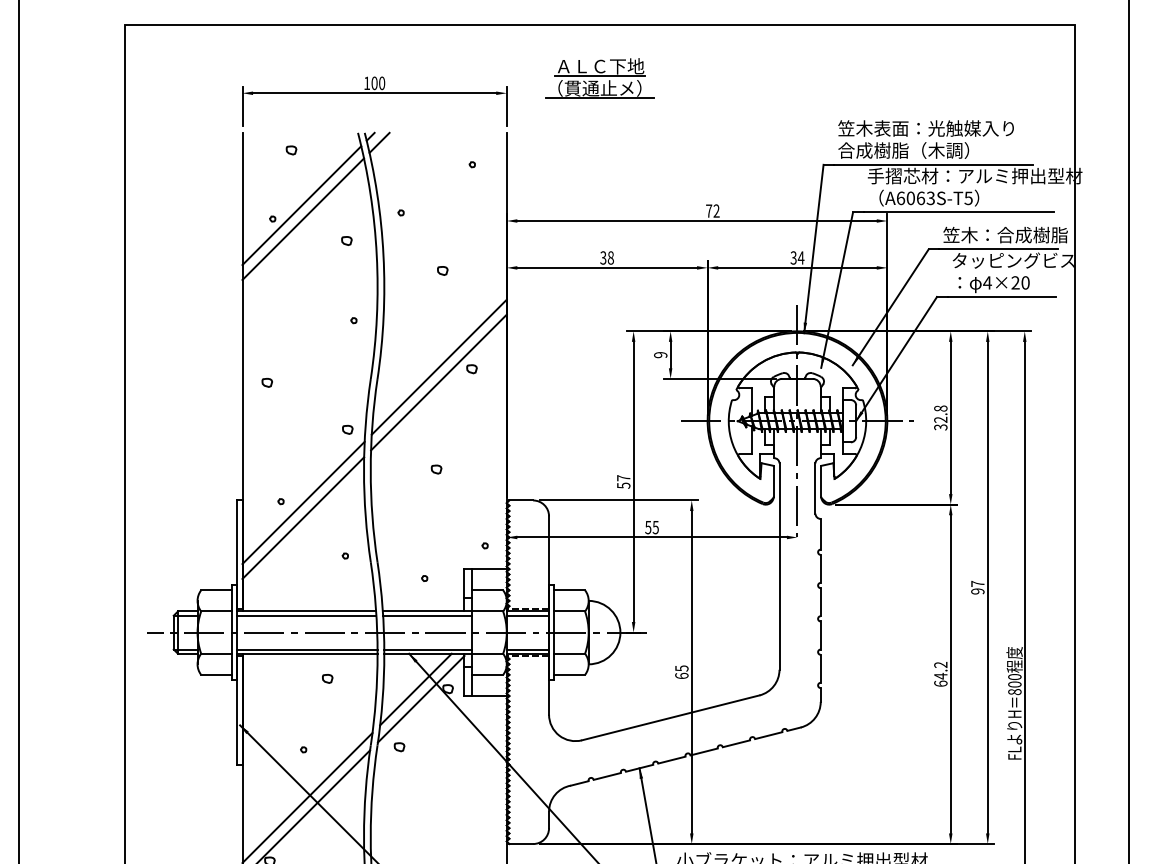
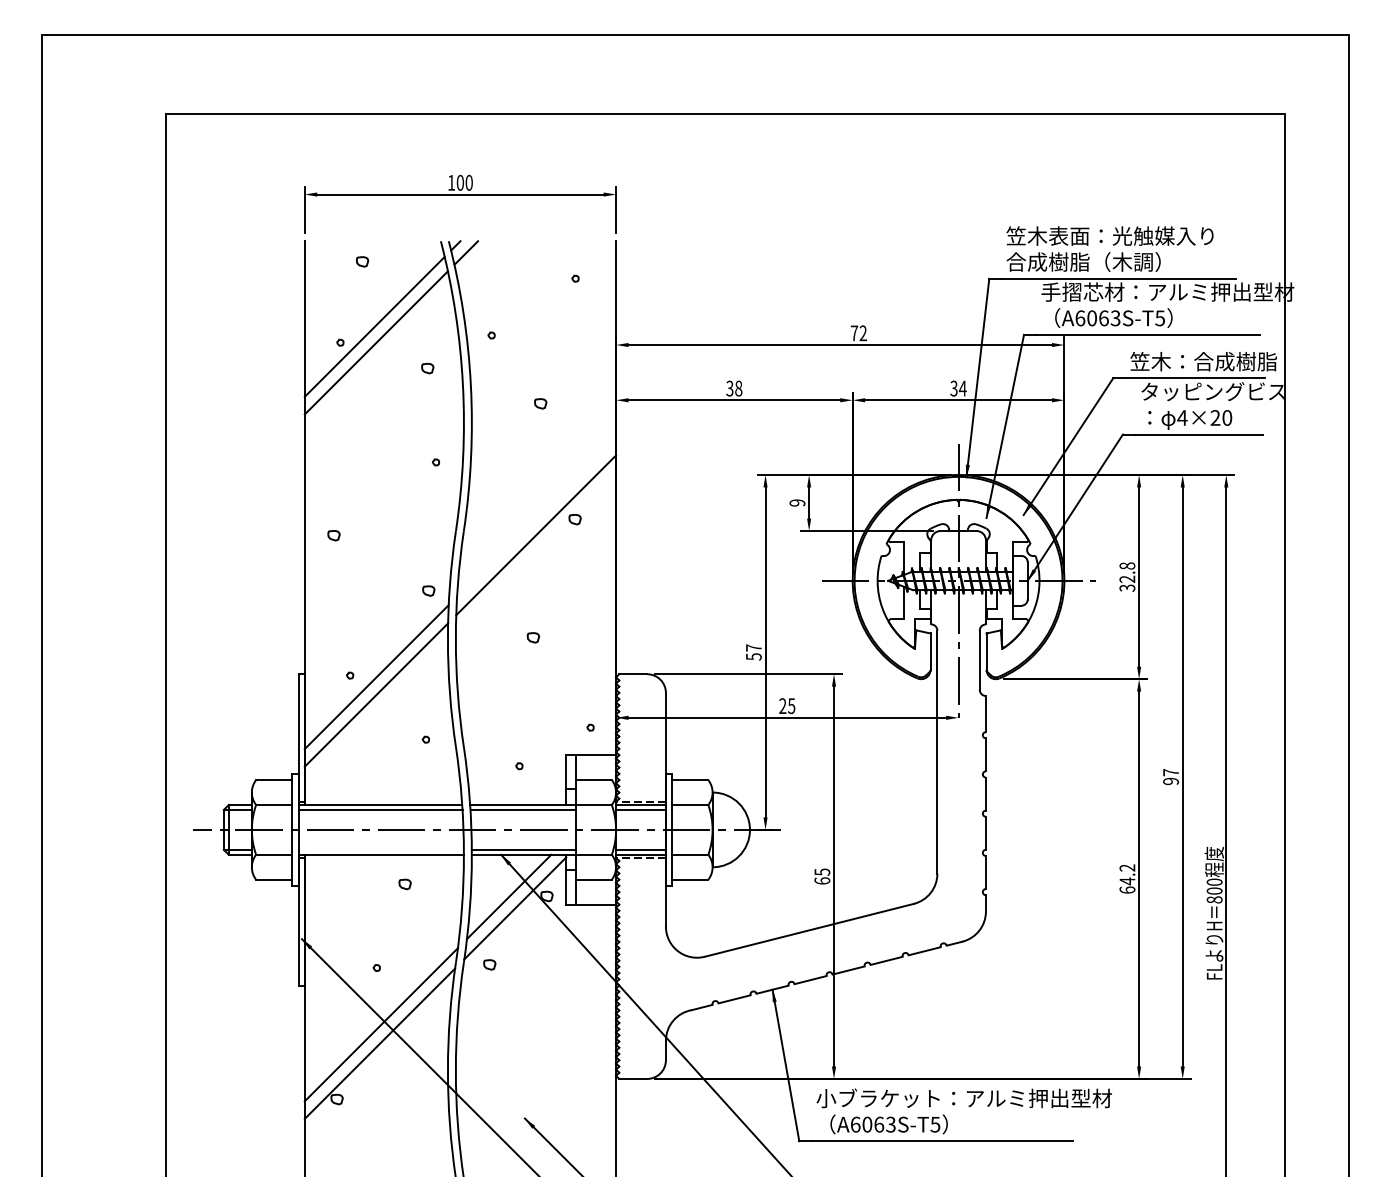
part: (599, 77) -> (725, 176), removed
line: (439, 366) -> (536, 516), removed
text: (648, 527) -> (782, 706), 55 -> 25
line: (306, 649) -> (380, 849), removed

